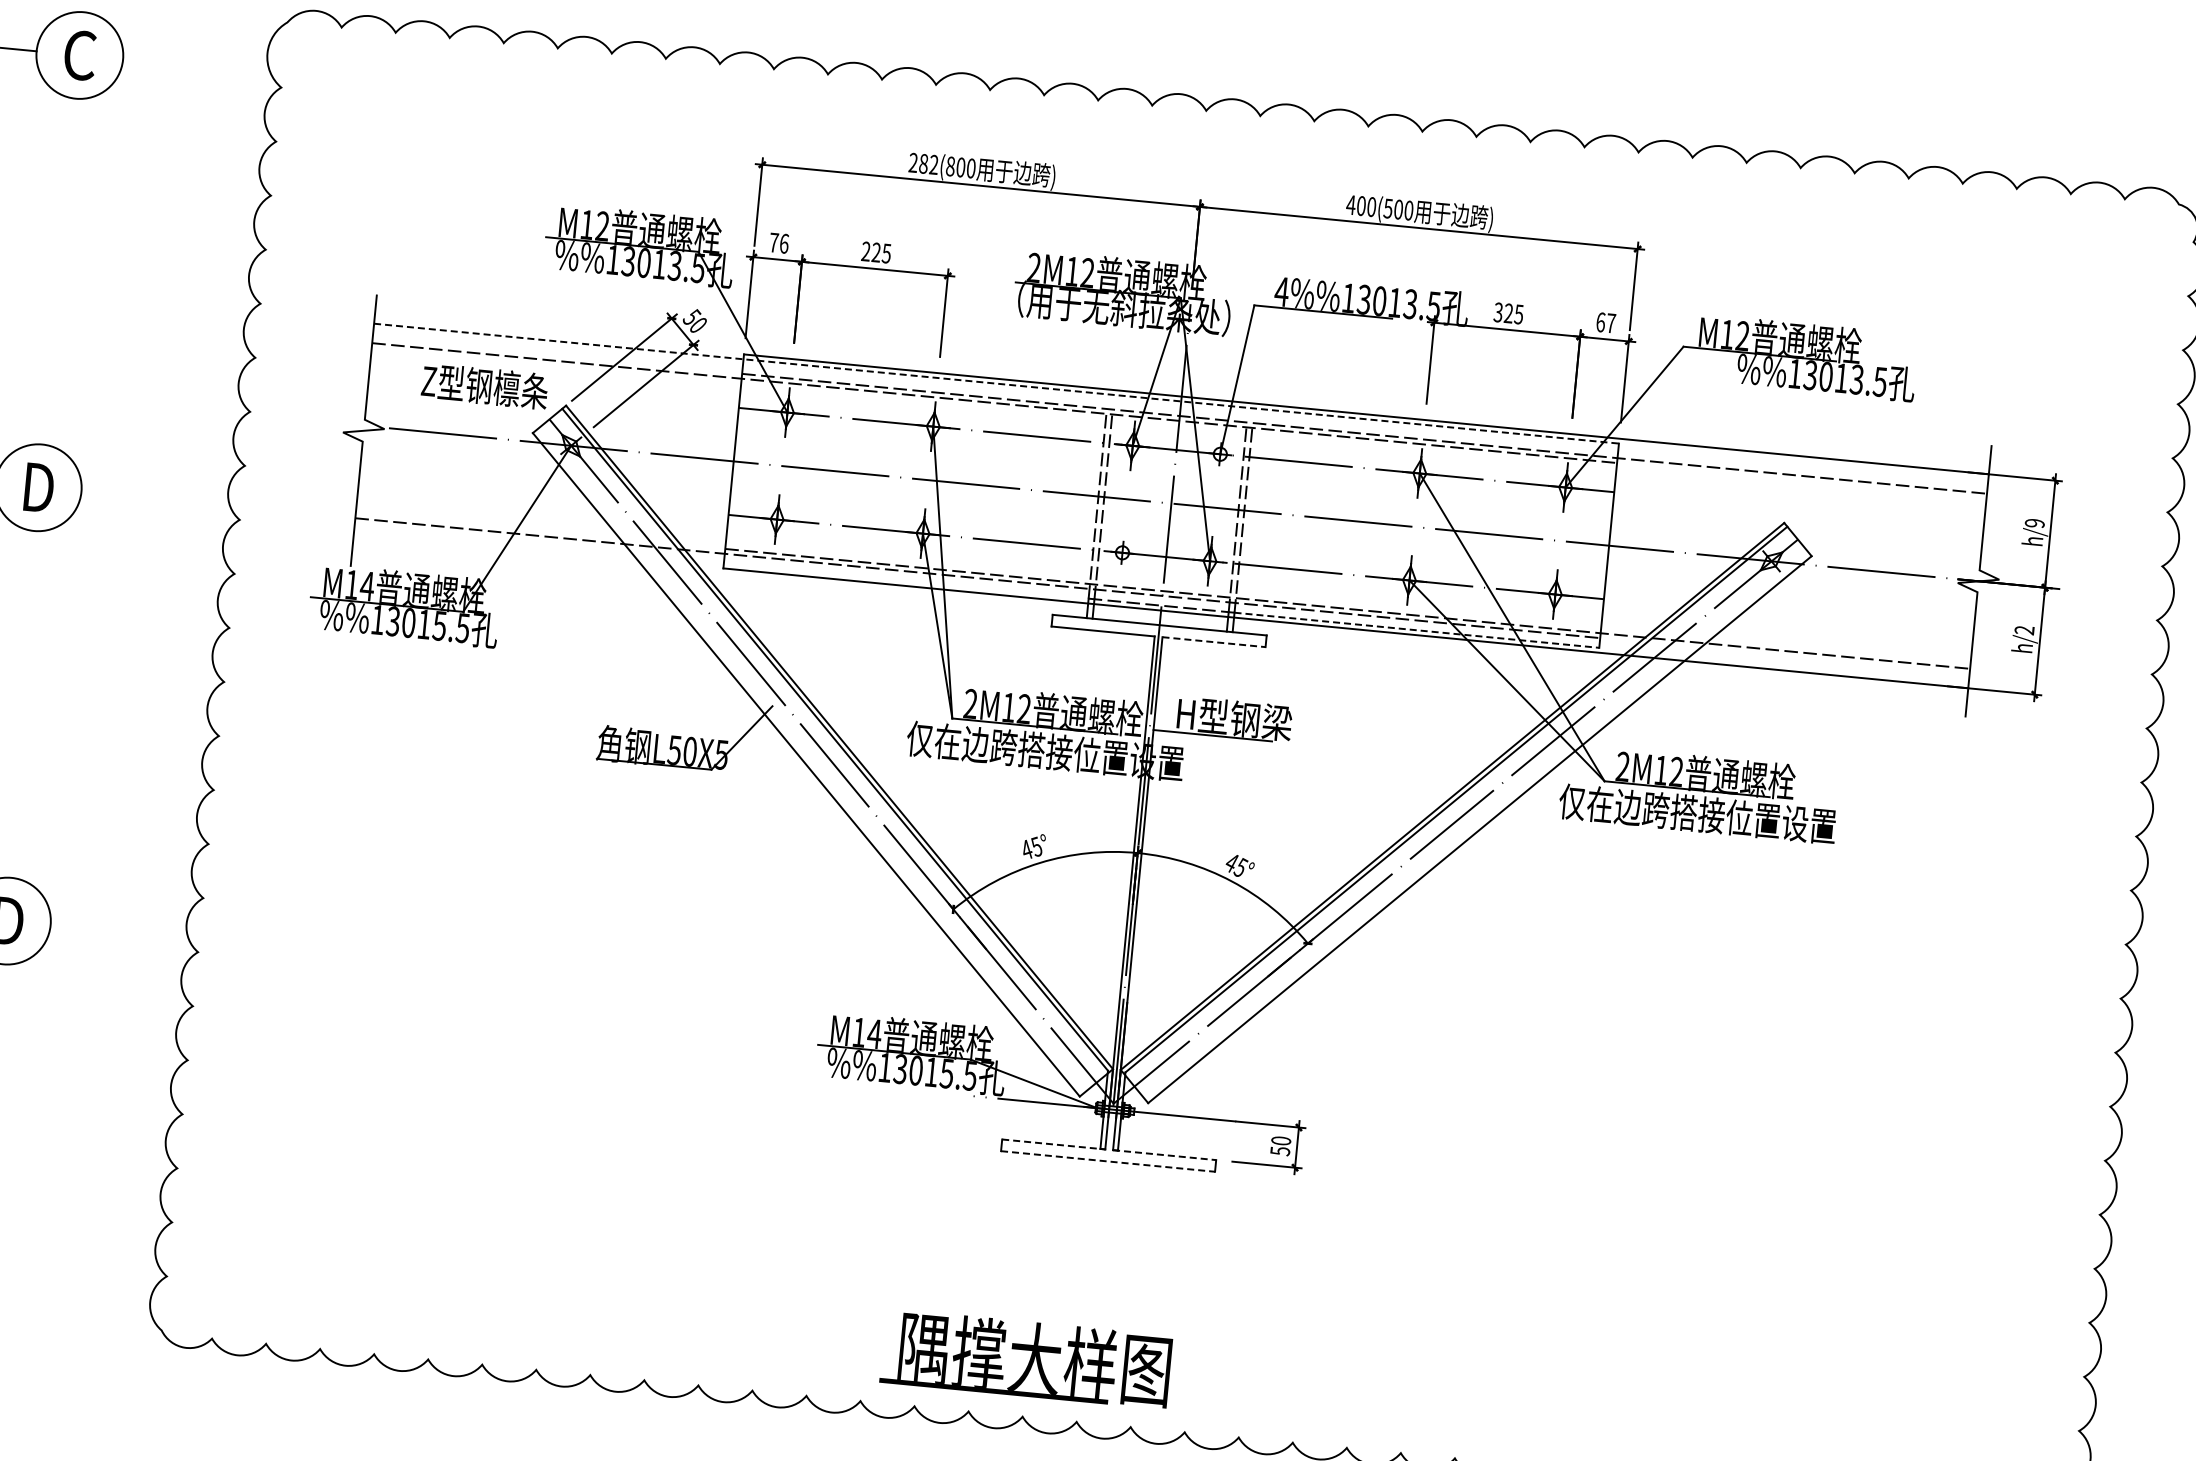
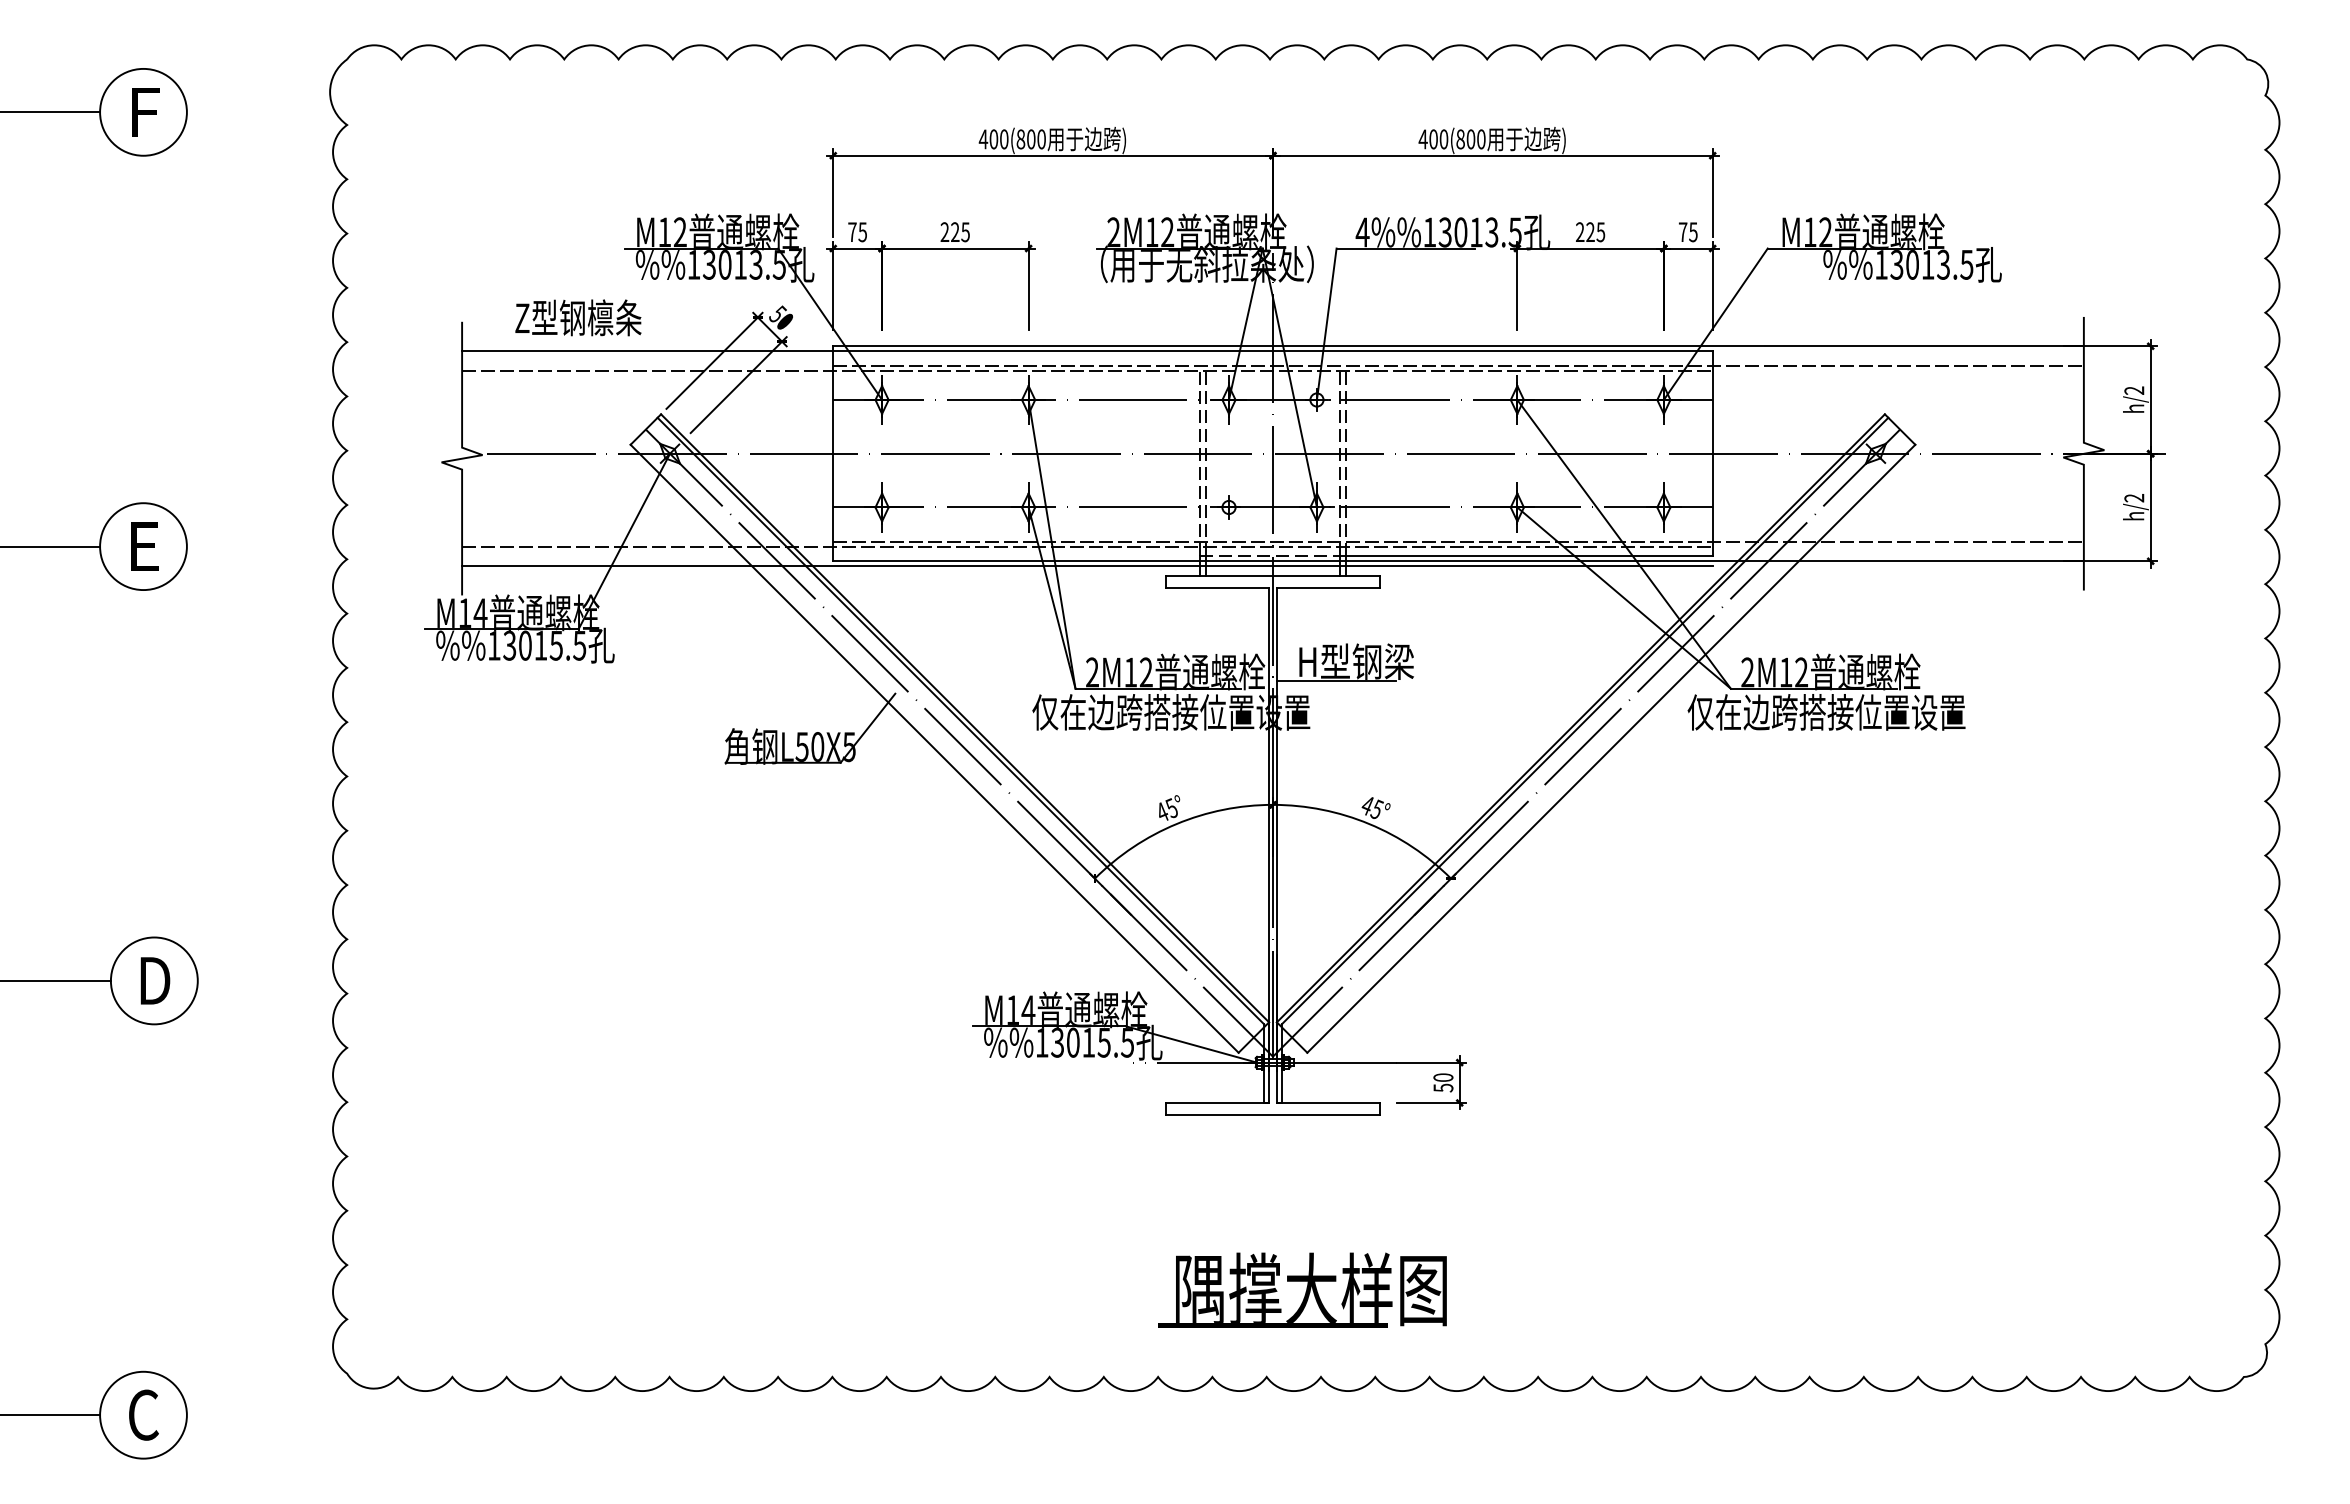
text: (79, 55) -> (143, 112), C -> F
text: (923, 163) -> (993, 139), 282(800 -> 400(800
text: (1388, 208) -> (1460, 139), 400(500 -> 400(800
text: (784, 243) -> (862, 232), 76 -> 75
text: (1497, 312) -> (1579, 232), 325 -> 225
text: (1605, 323) -> (1687, 232), 67 -> 75
line: (996, 384) -> (1087, 351), dashed -> solid
text: (485, 385) -> (578, 317), moved
text: (39, 487) -> (144, 546), D -> E
text: (2035, 523) -> (2134, 390), h/9 -> h/2
line: (975, 598) -> (1087, 566), added
line: (1416, 630) -> (1529, 556), dashed -> solid
line: (1213, 642) -> (1328, 587), dashed -> solid
line: (1054, 1144) -> (1217, 1102), dashed -> solid
line: (1164, 1154) -> (1328, 1102), dashed -> solid
line: (1108, 1161) -> (1273, 1114), dashed -> solid
text: (1026, 1358) -> (1302, 1289), moved

